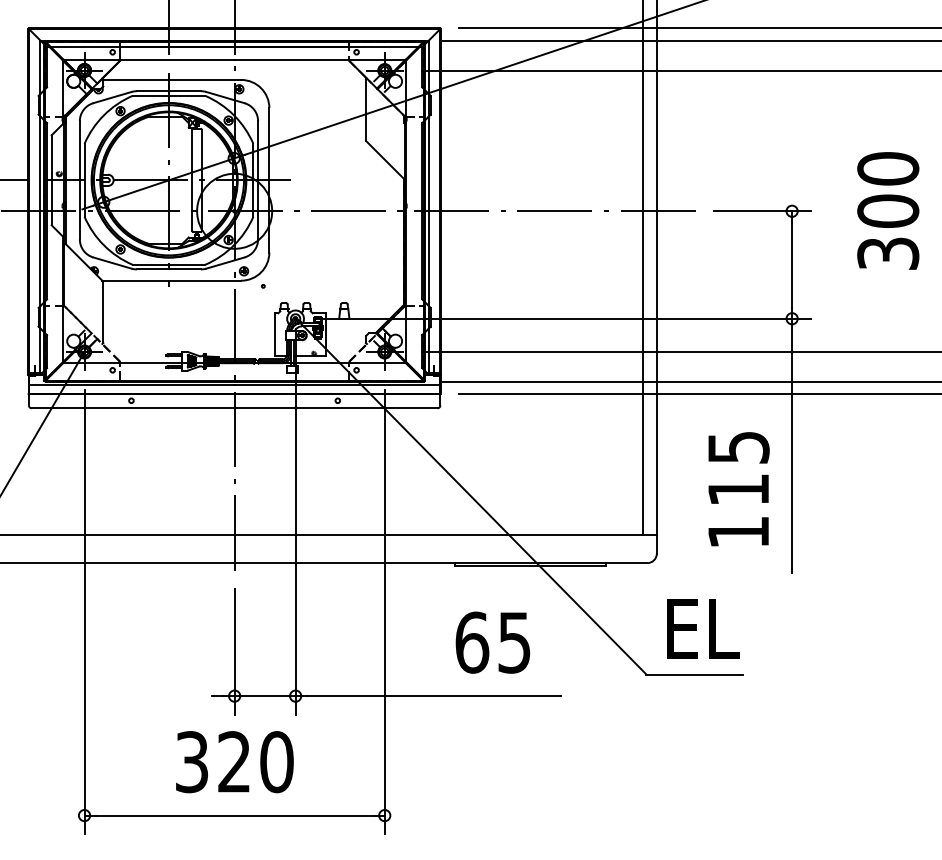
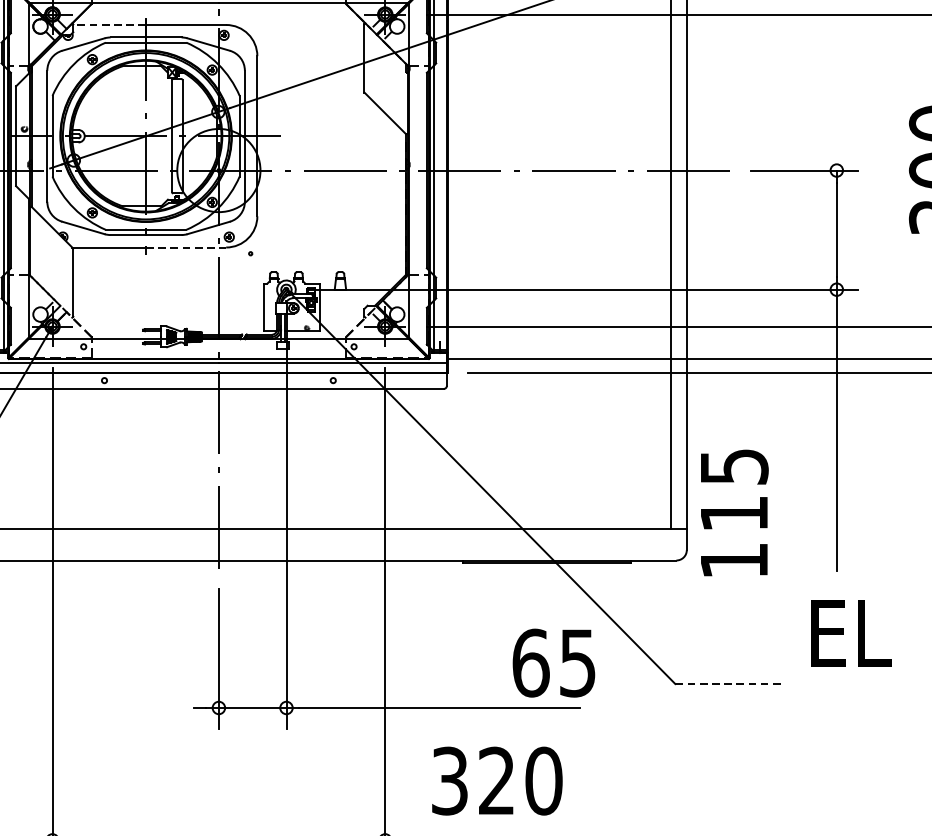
line: (136, 79) -> (110, 24), solid -> dashed
line: (205, 280) -> (186, 247), solid -> dashed
text: (738, 489) -> (734, 513), moved
text: (703, 628) -> (851, 633), moved
text: (492, 642) -> (553, 662), moved
line: (695, 674) -> (729, 683), solid -> dashed
text: (234, 762) -> (496, 781), moved

